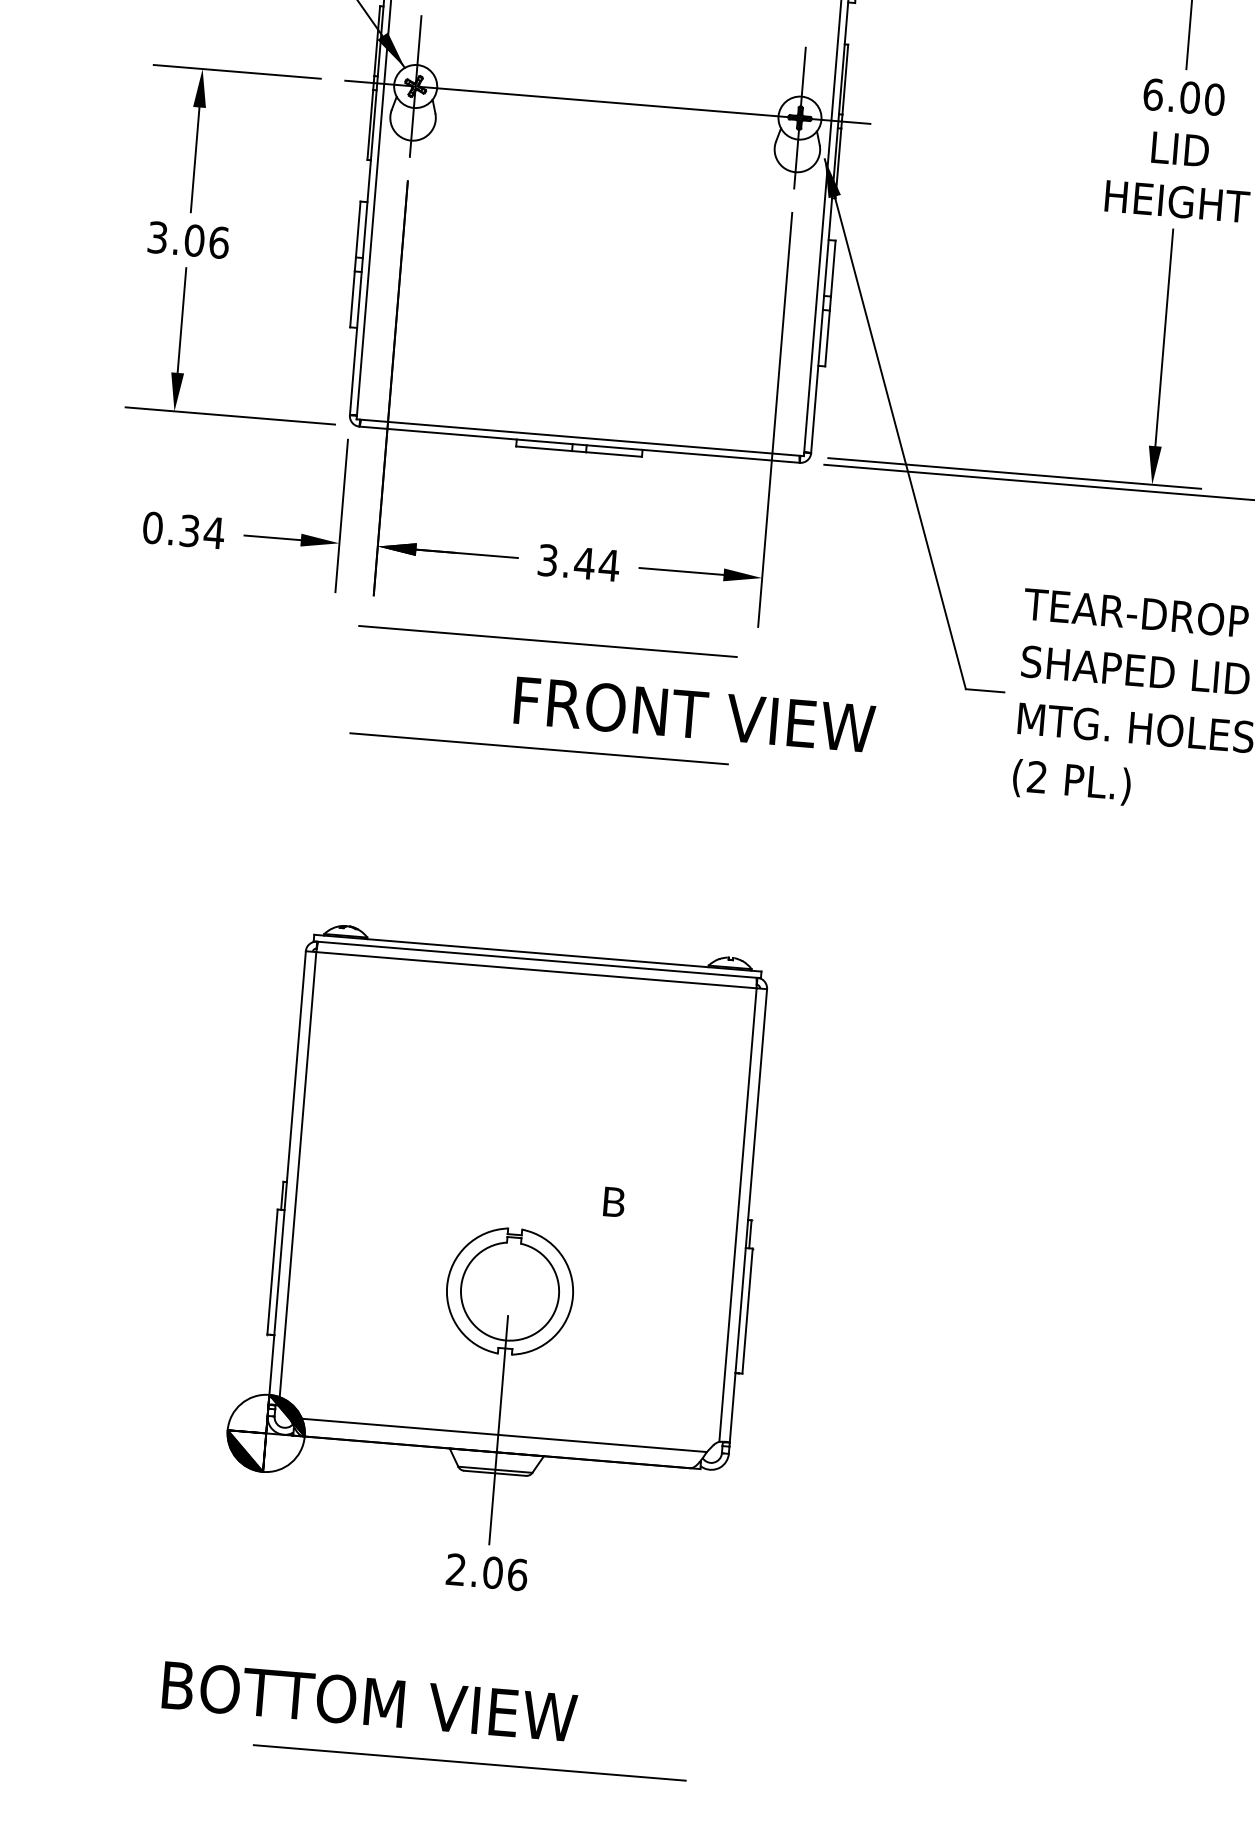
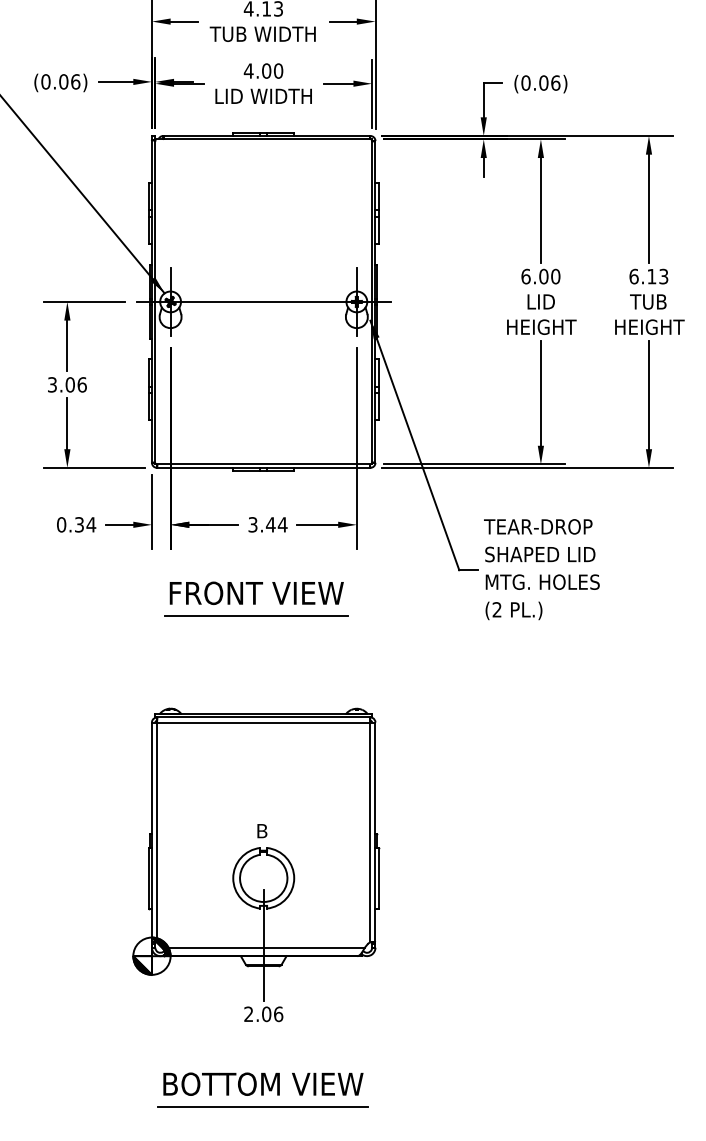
line: (548, 640) -> (256, 563), removed
text: (694, 713) -> (256, 592), moved
text: (614, 1202) -> (262, 831), moved
text: (370, 1700) -> (263, 1083), moved

